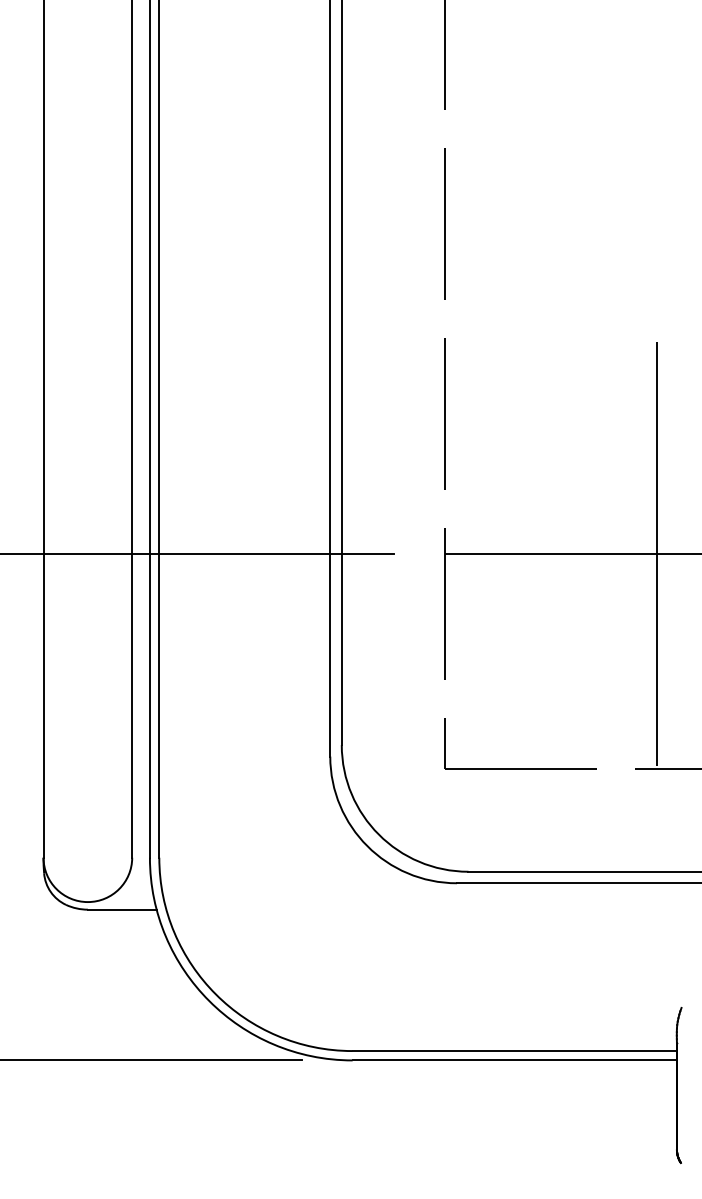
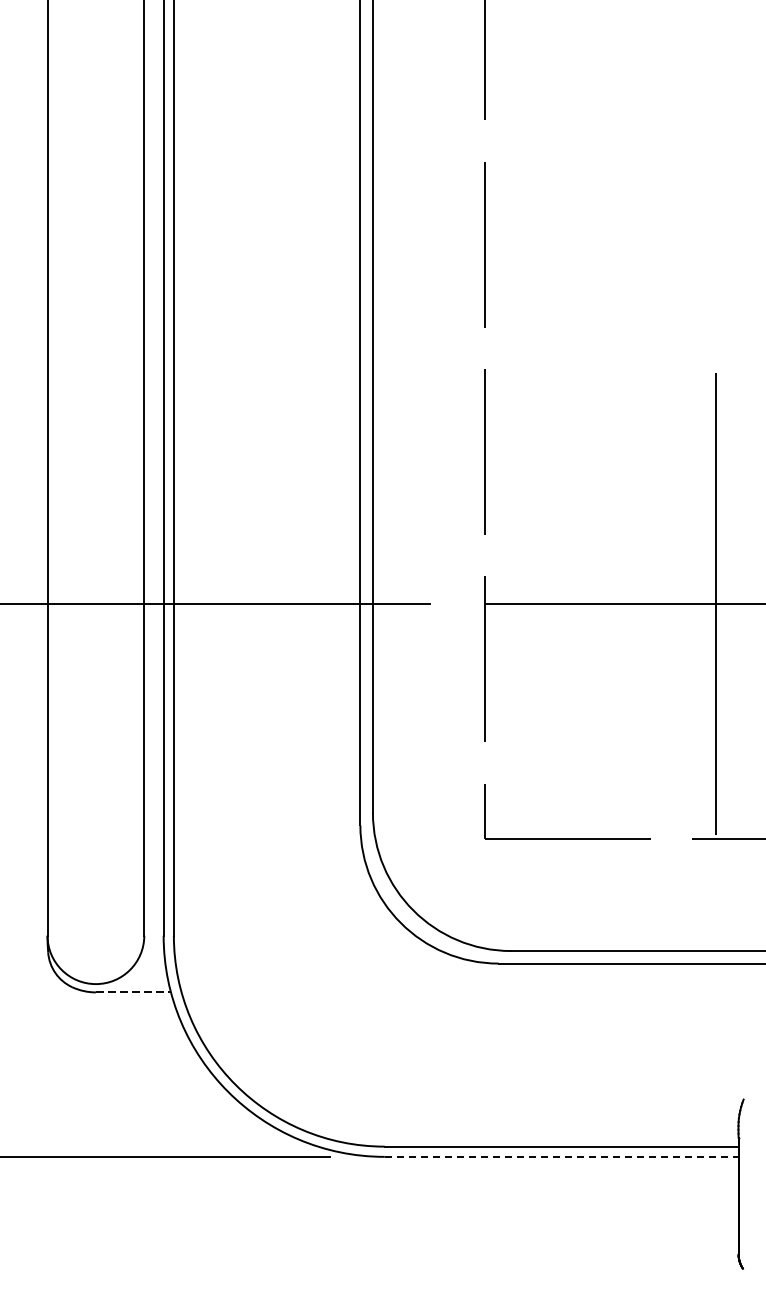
line: (122, 909) -> (133, 992), solid -> dashed
line: (515, 1060) -> (562, 1156), solid -> dashed

